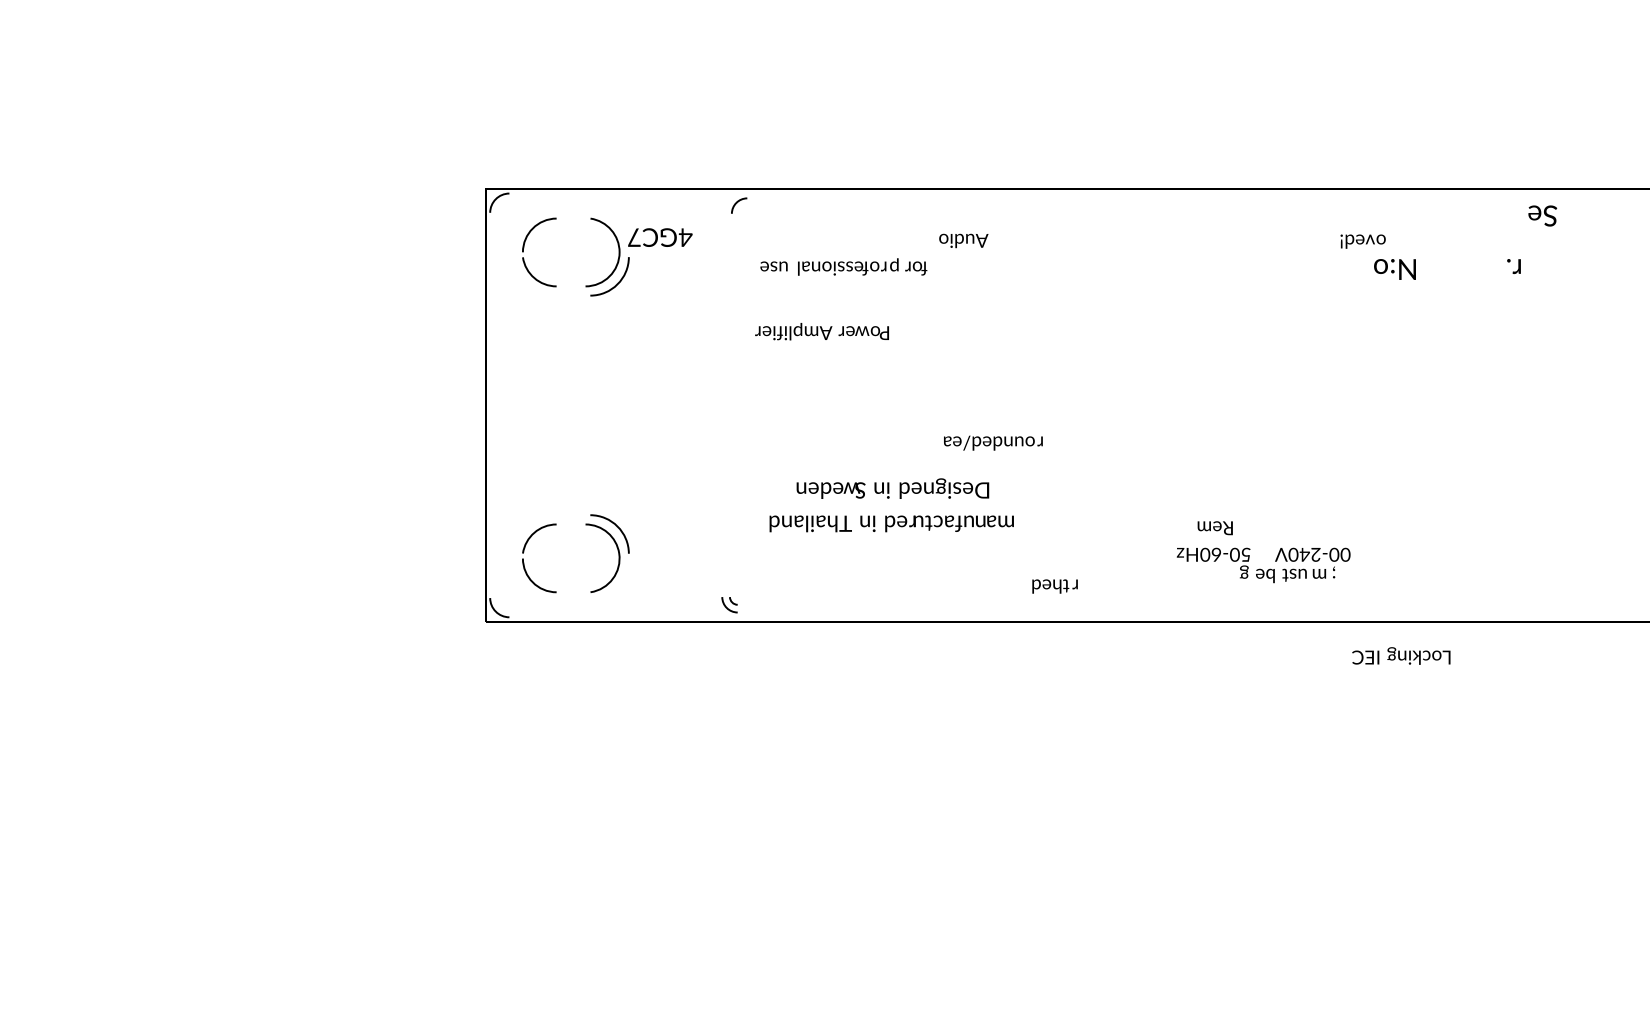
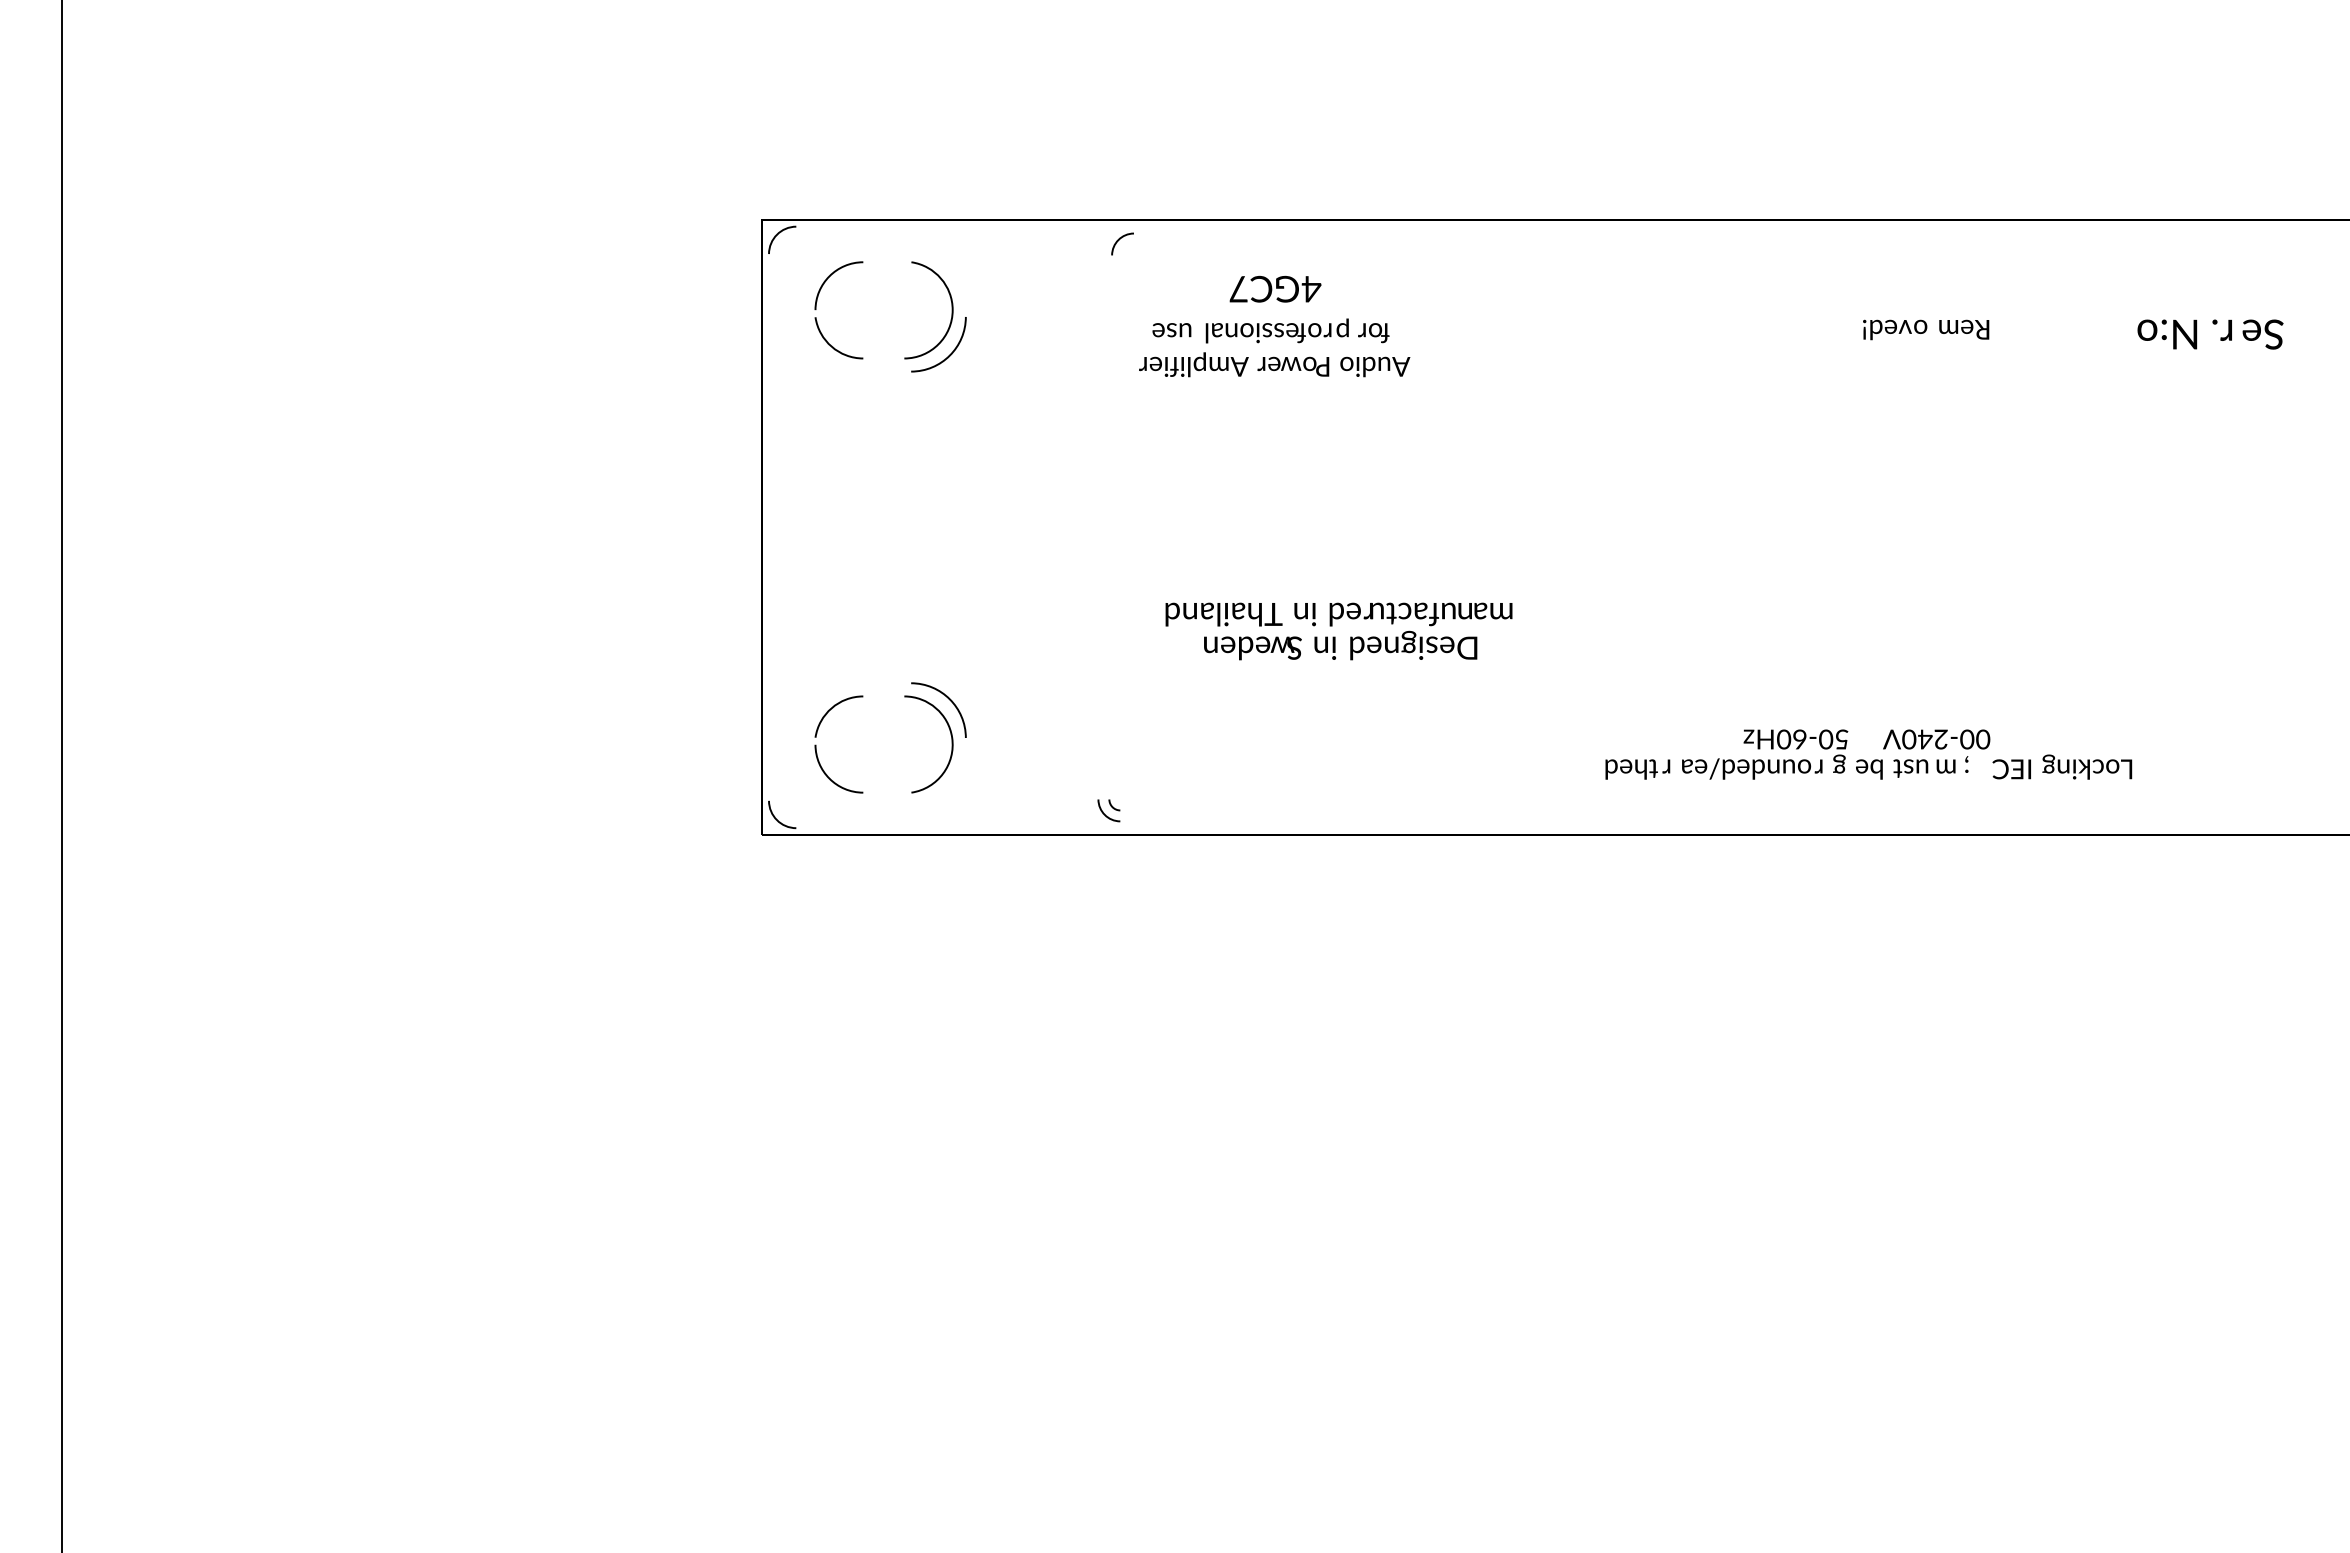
text: (1542, 215) -> (2262, 334), moved
text: (660, 237) -> (1275, 288), moved
text: (963, 240) -> (1375, 366), moved
text: (1363, 241) -> (1895, 329), moved
text: (1395, 269) -> (2167, 334), moved
text: (822, 331) -> (1234, 364), moved
text: (993, 442) -> (1752, 768), moved
text: (891, 523) -> (1338, 614), moved
text: (1215, 528) -> (1964, 329), moved
text: (1054, 586) -> (1637, 769), moved
text: (1401, 655) -> (2062, 766), moved

